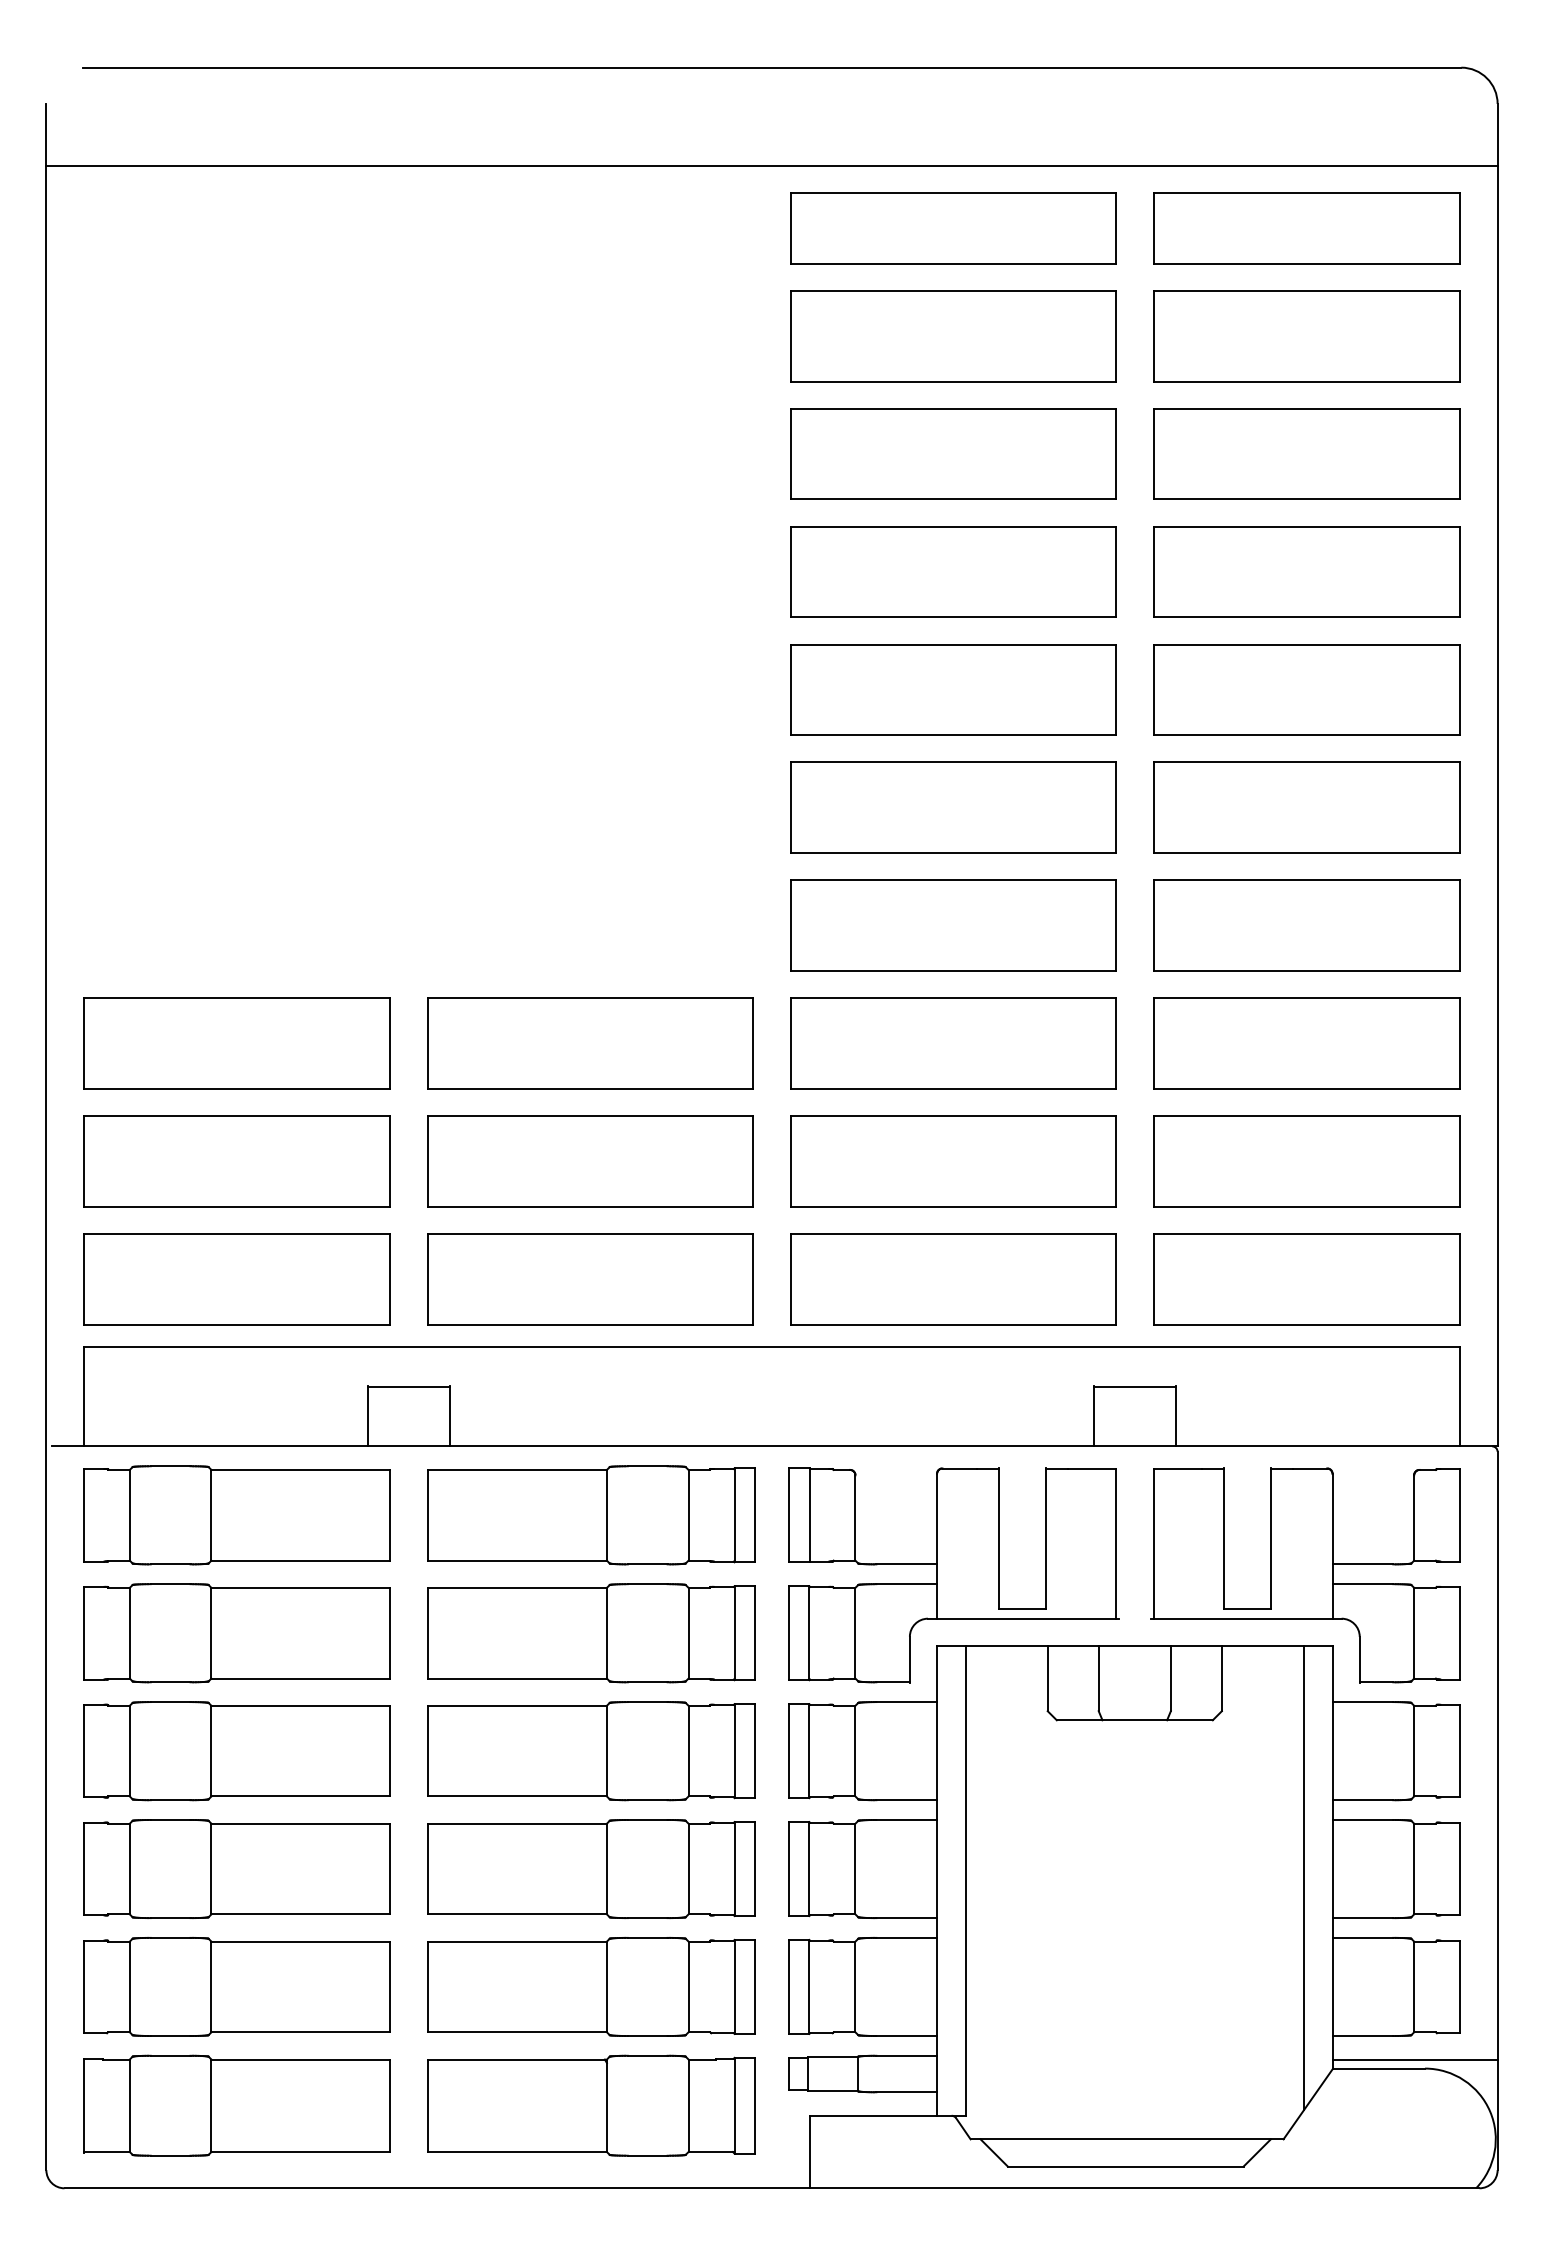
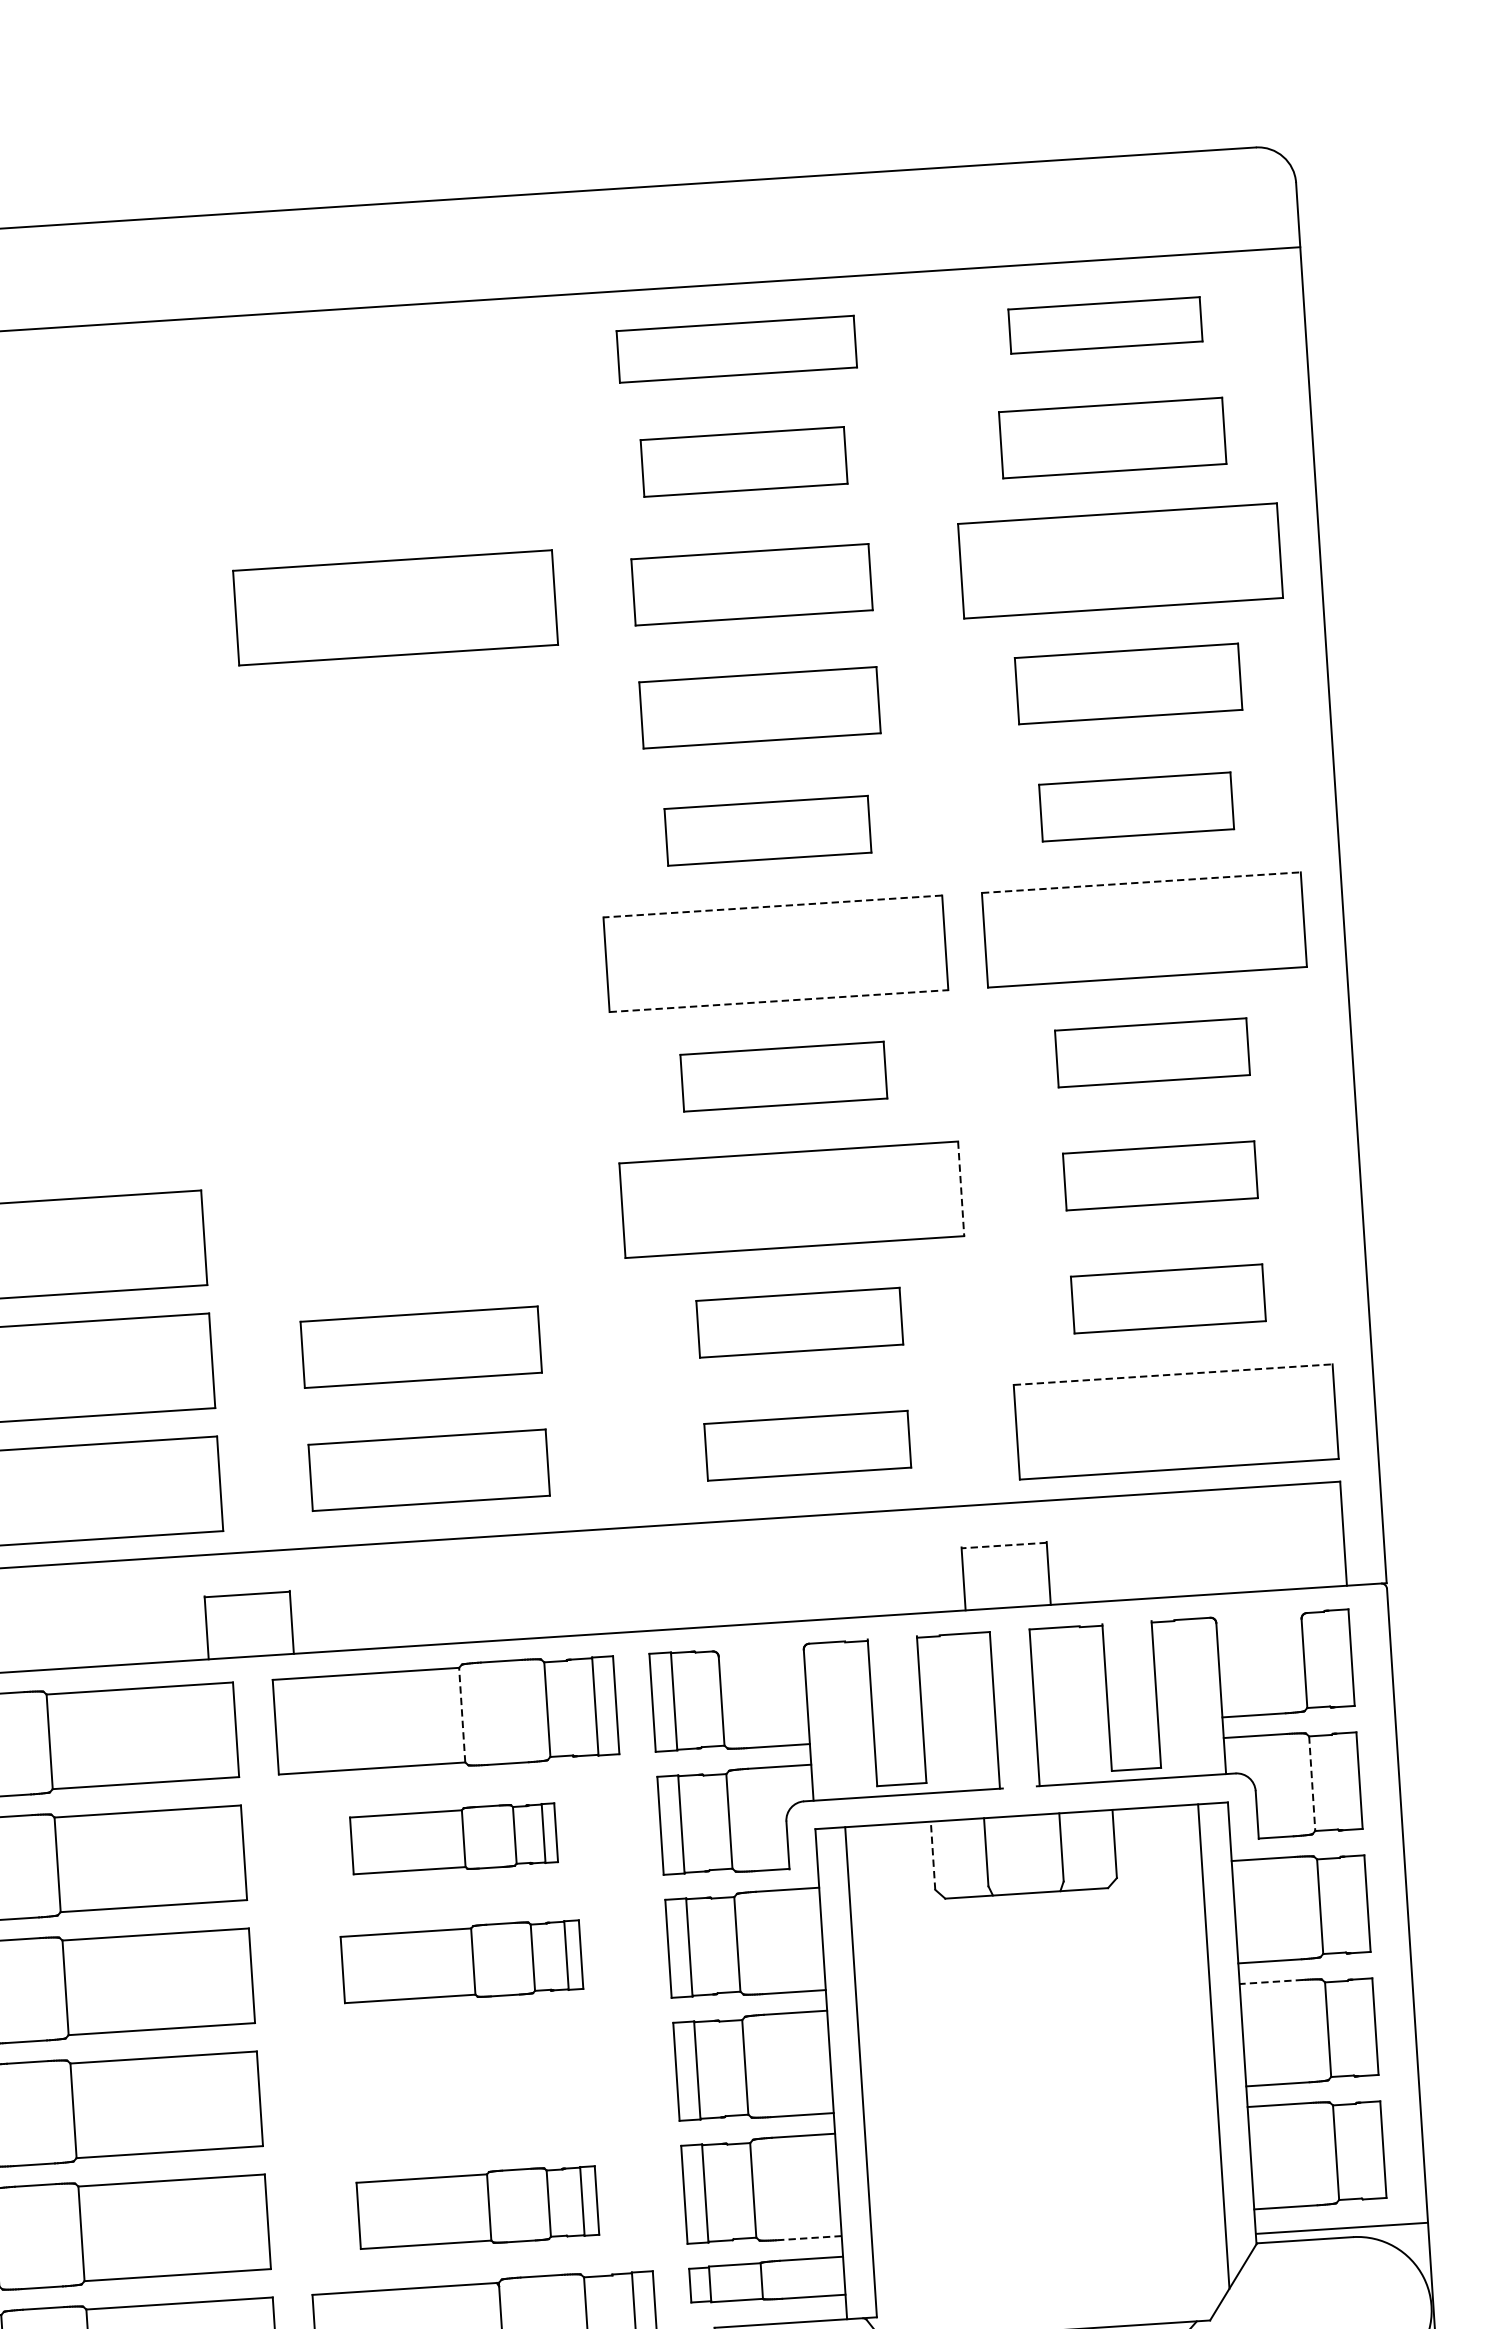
part: (953, 228) -> (736, 349), size x0.7
part: (1306, 228) -> (1105, 325), size x0.6
part: (953, 336) -> (744, 462), size x0.6
part: (1306, 336) -> (1112, 438), size x0.7
part: (611, 453) -> (395, 607), added
part: (953, 453) -> (752, 584), size x0.7
part: (953, 571) -> (760, 707), size x0.7
part: (1306, 571) -> (1128, 683), size x0.7
part: (953, 689) -> (768, 830), size x0.6
part: (1306, 689) -> (1136, 806), size x0.6
line: (952, 762) -> (771, 906), solid -> dashed
line: (1306, 762) -> (1141, 882), solid -> dashed
line: (953, 853) -> (779, 1001), solid -> dashed
part: (953, 925) -> (783, 1076), size x0.6
part: (1306, 925) -> (1152, 1052), size x0.6
part: (590, 1043) -> (413, 1224), removed
part: (1306, 1043) -> (1160, 1175), size x0.6
line: (1115, 1044) -> (960, 1189), solid -> dashed
part: (590, 1161) -> (421, 1347), size x0.7
part: (953, 1161) -> (799, 1322), size x0.6
part: (1306, 1161) -> (1168, 1298), size x0.6
line: (1306, 1234) -> (1173, 1375), solid -> dashed
part: (590, 1279) -> (429, 1470), size x0.7
part: (953, 1279) -> (807, 1445), size x0.6
line: (1134, 1386) -> (1003, 1545), solid -> dashed
line: (606, 1514) -> (461, 1714), solid -> dashed
part: (591, 1633) -> (454, 1839), size x0.6
line: (1414, 1633) -> (1312, 1783), solid -> dashed
line: (1047, 1678) -> (932, 1855), solid -> dashed
part: (591, 1751) -> (462, 1962), size x0.7
line: (1362, 1819) -> (1270, 1981), solid -> dashed
part: (591, 1868) -> (469, 2084), removed
part: (591, 1986) -> (477, 2207), size x0.7
line: (906, 2036) -> (809, 2238), solid -> dashed

